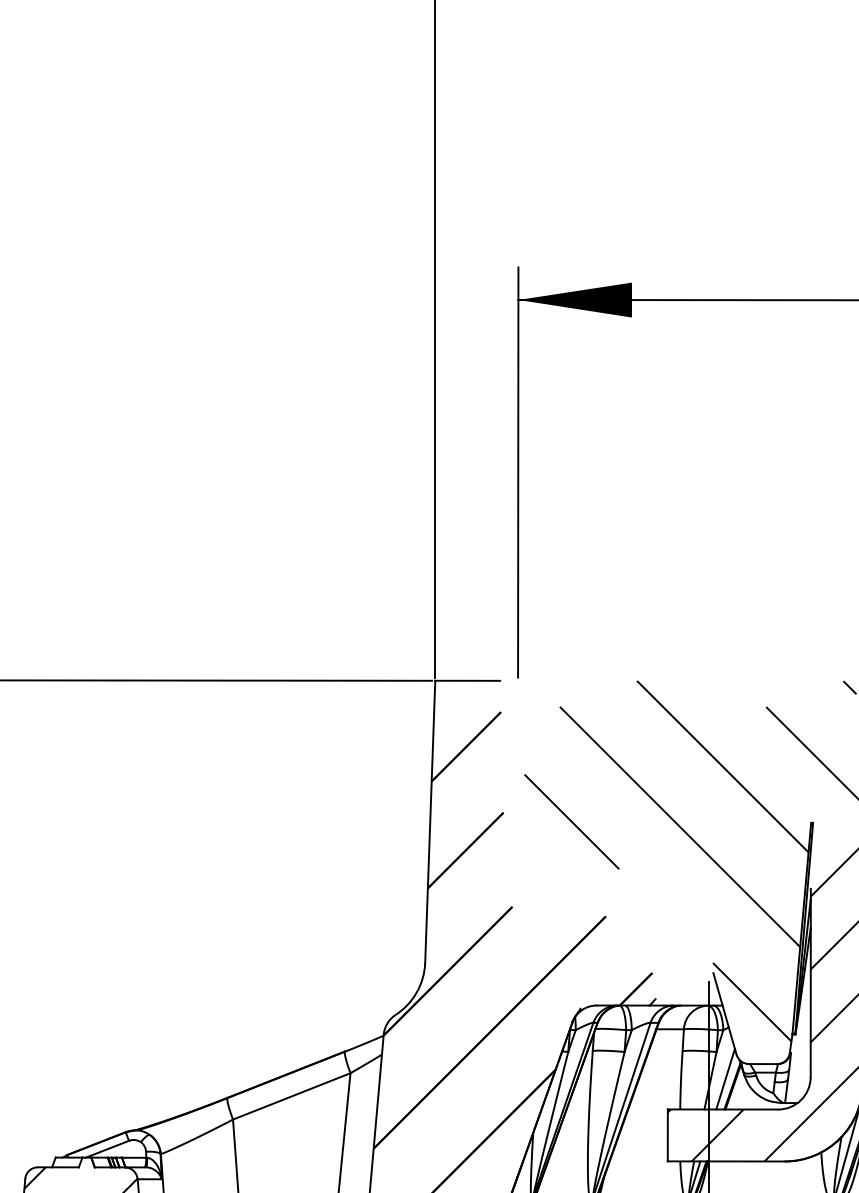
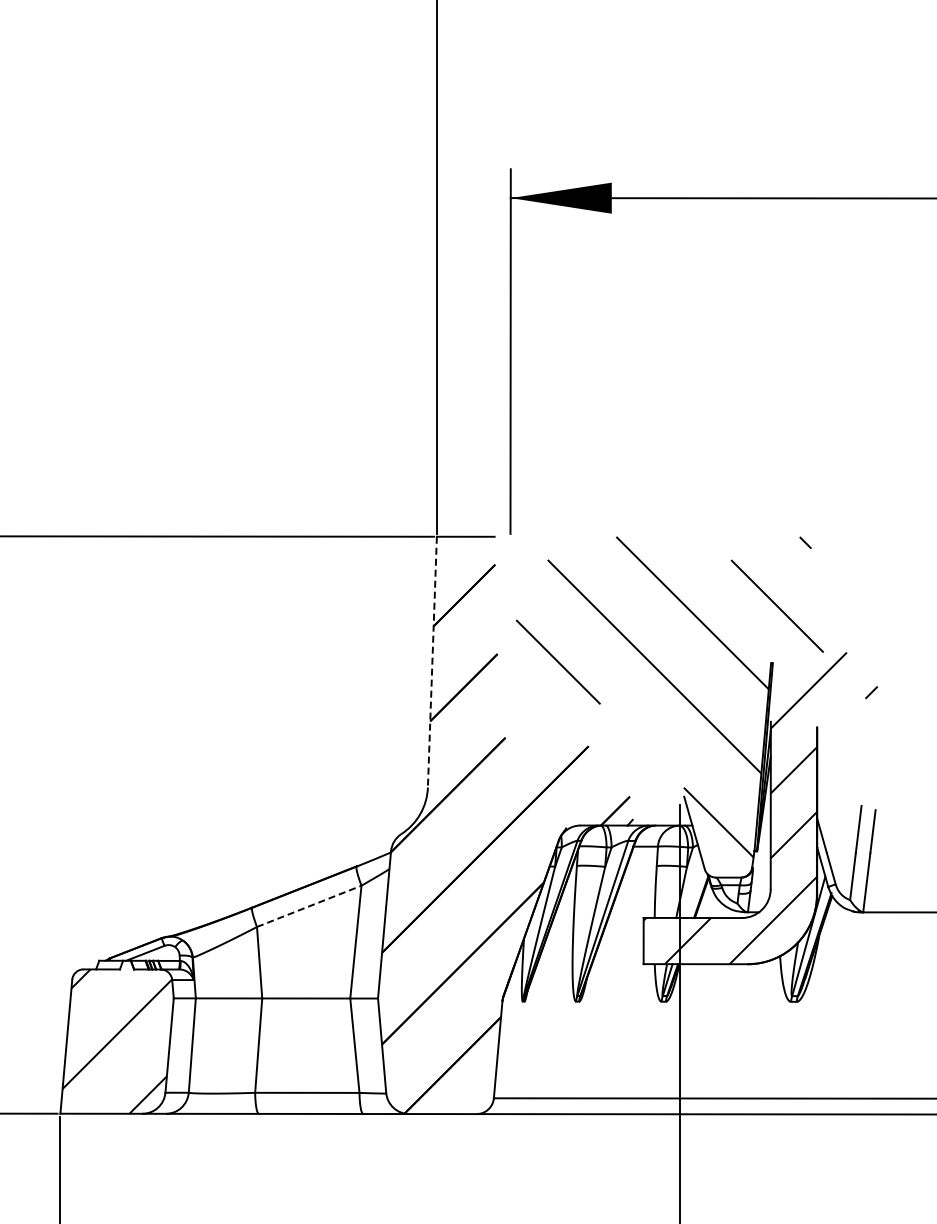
line: (430, 822) -> (432, 662), solid -> dashed
line: (724, 1078) -> (694, 890), removed
line: (292, 1096) -> (309, 906), solid -> dashed

